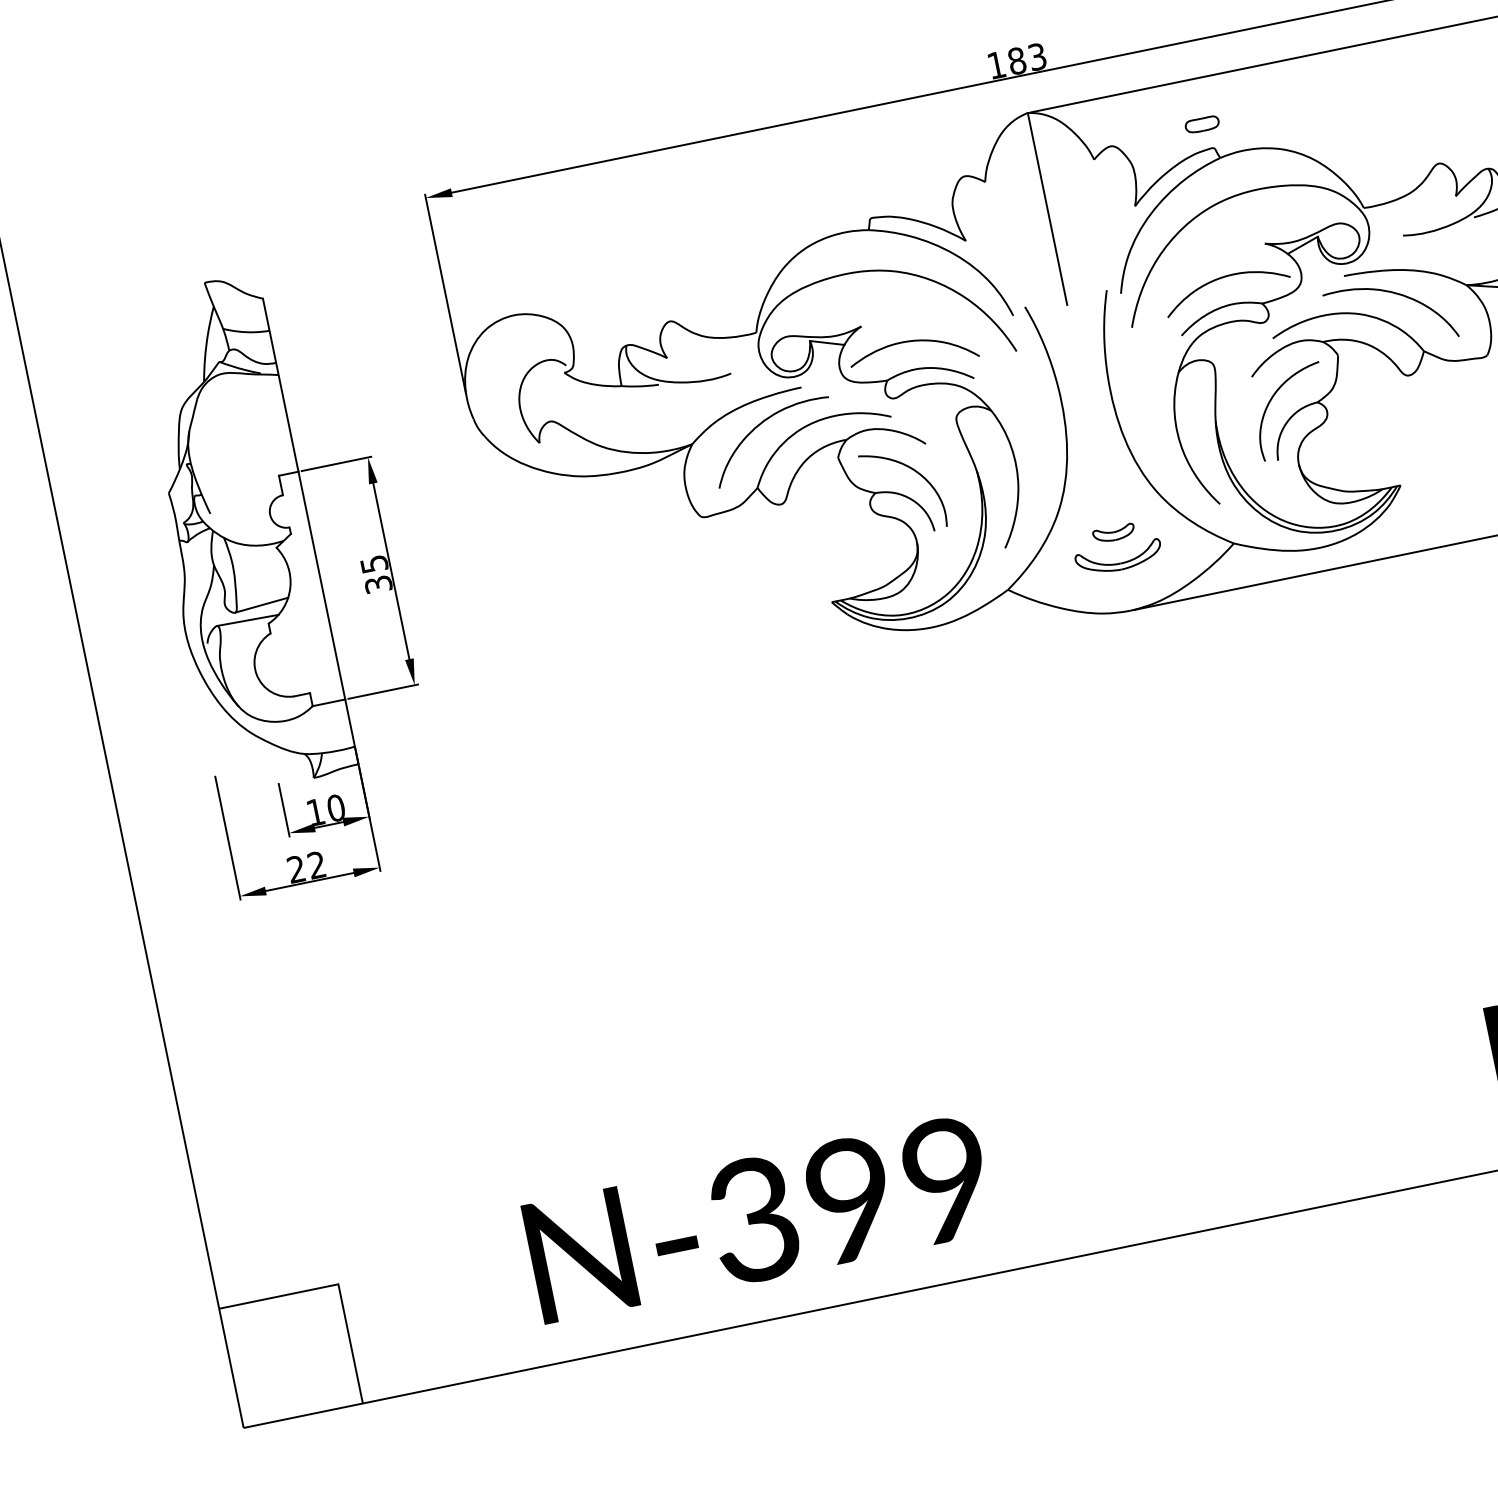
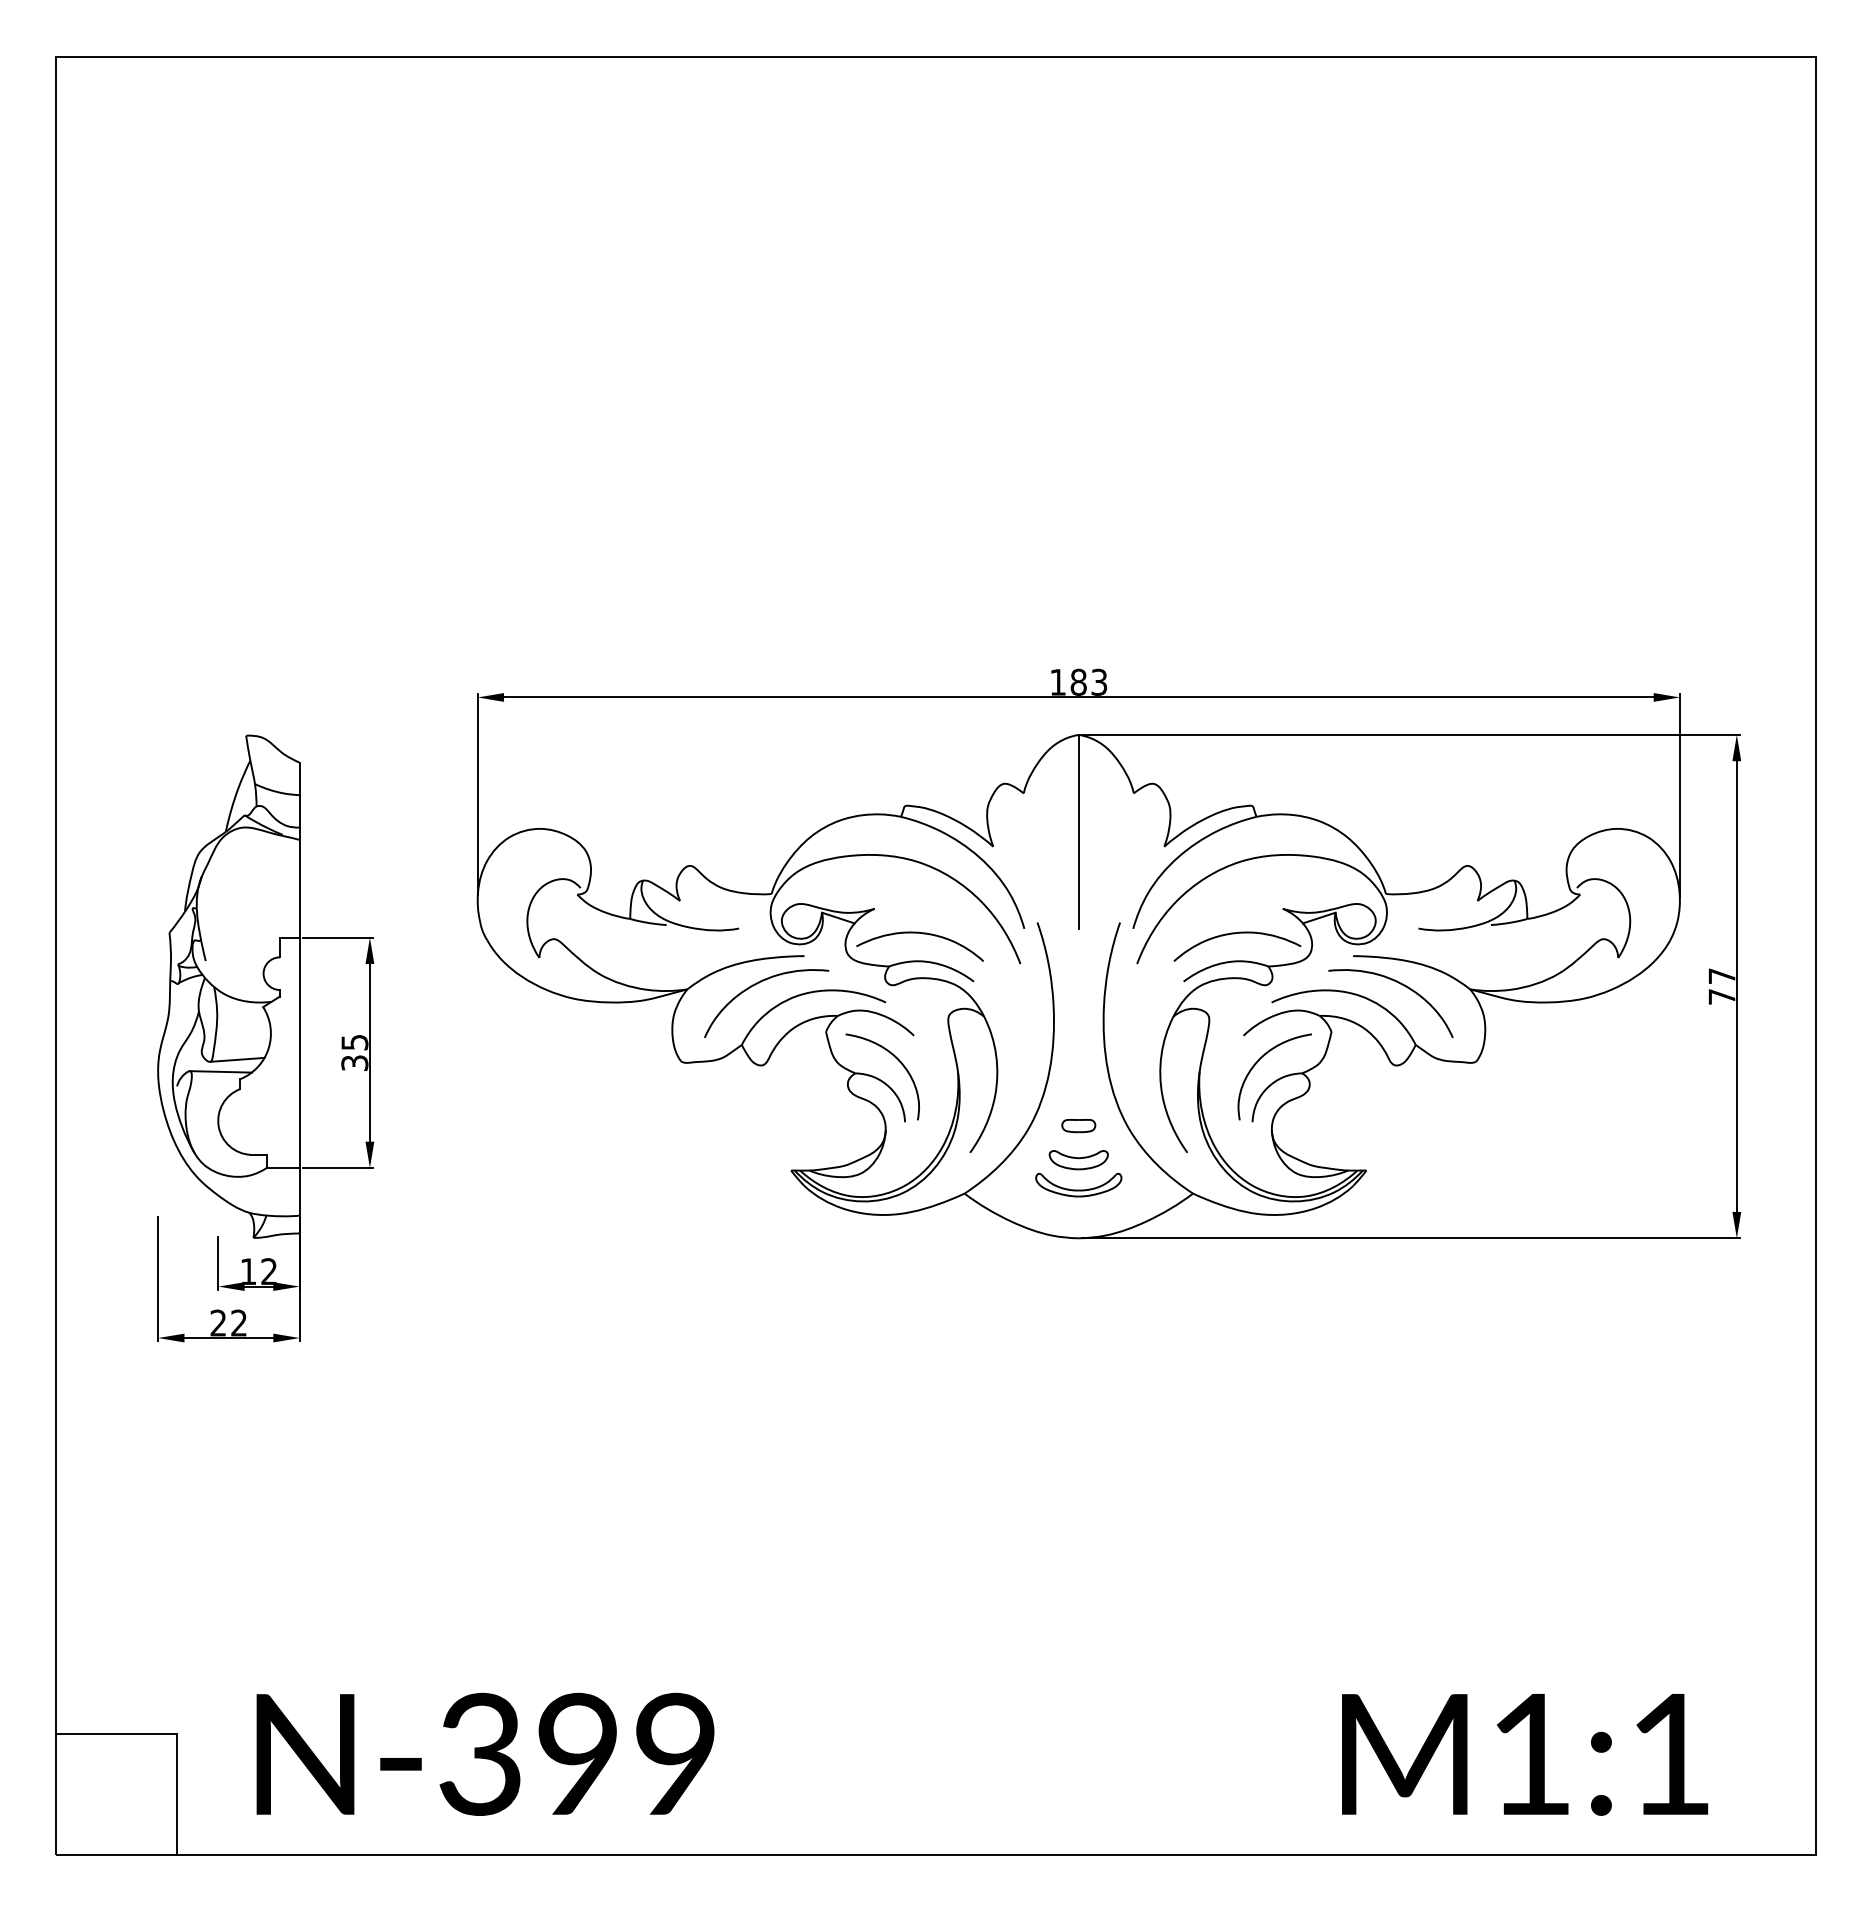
part: (1202, 125) -> (1078, 1126), moved
part: (1113, 533) -> (1078, 1160), size x1.43
text: (336, 807) -> (269, 1271), 10 -> 12
text: (758, 1218) -> (485, 1753), moved

